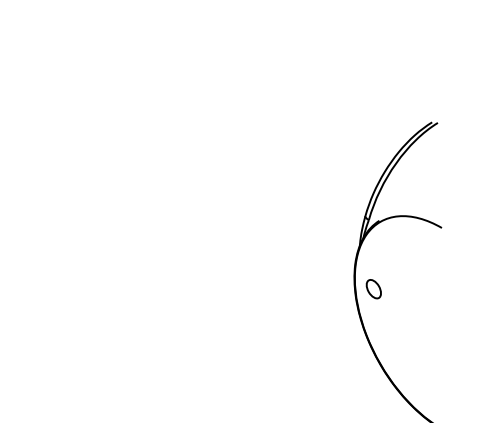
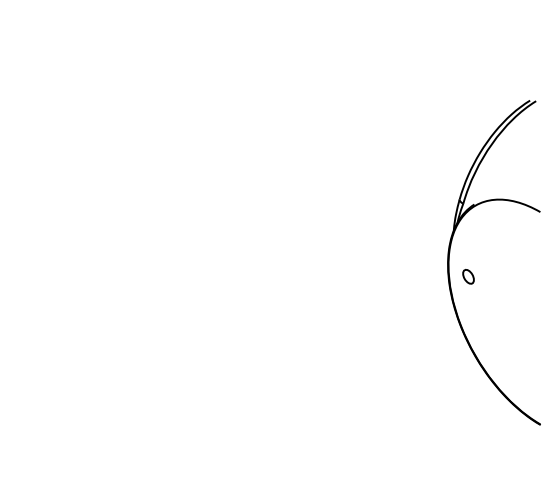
part: (373, 288) -> (468, 276), size x0.71

